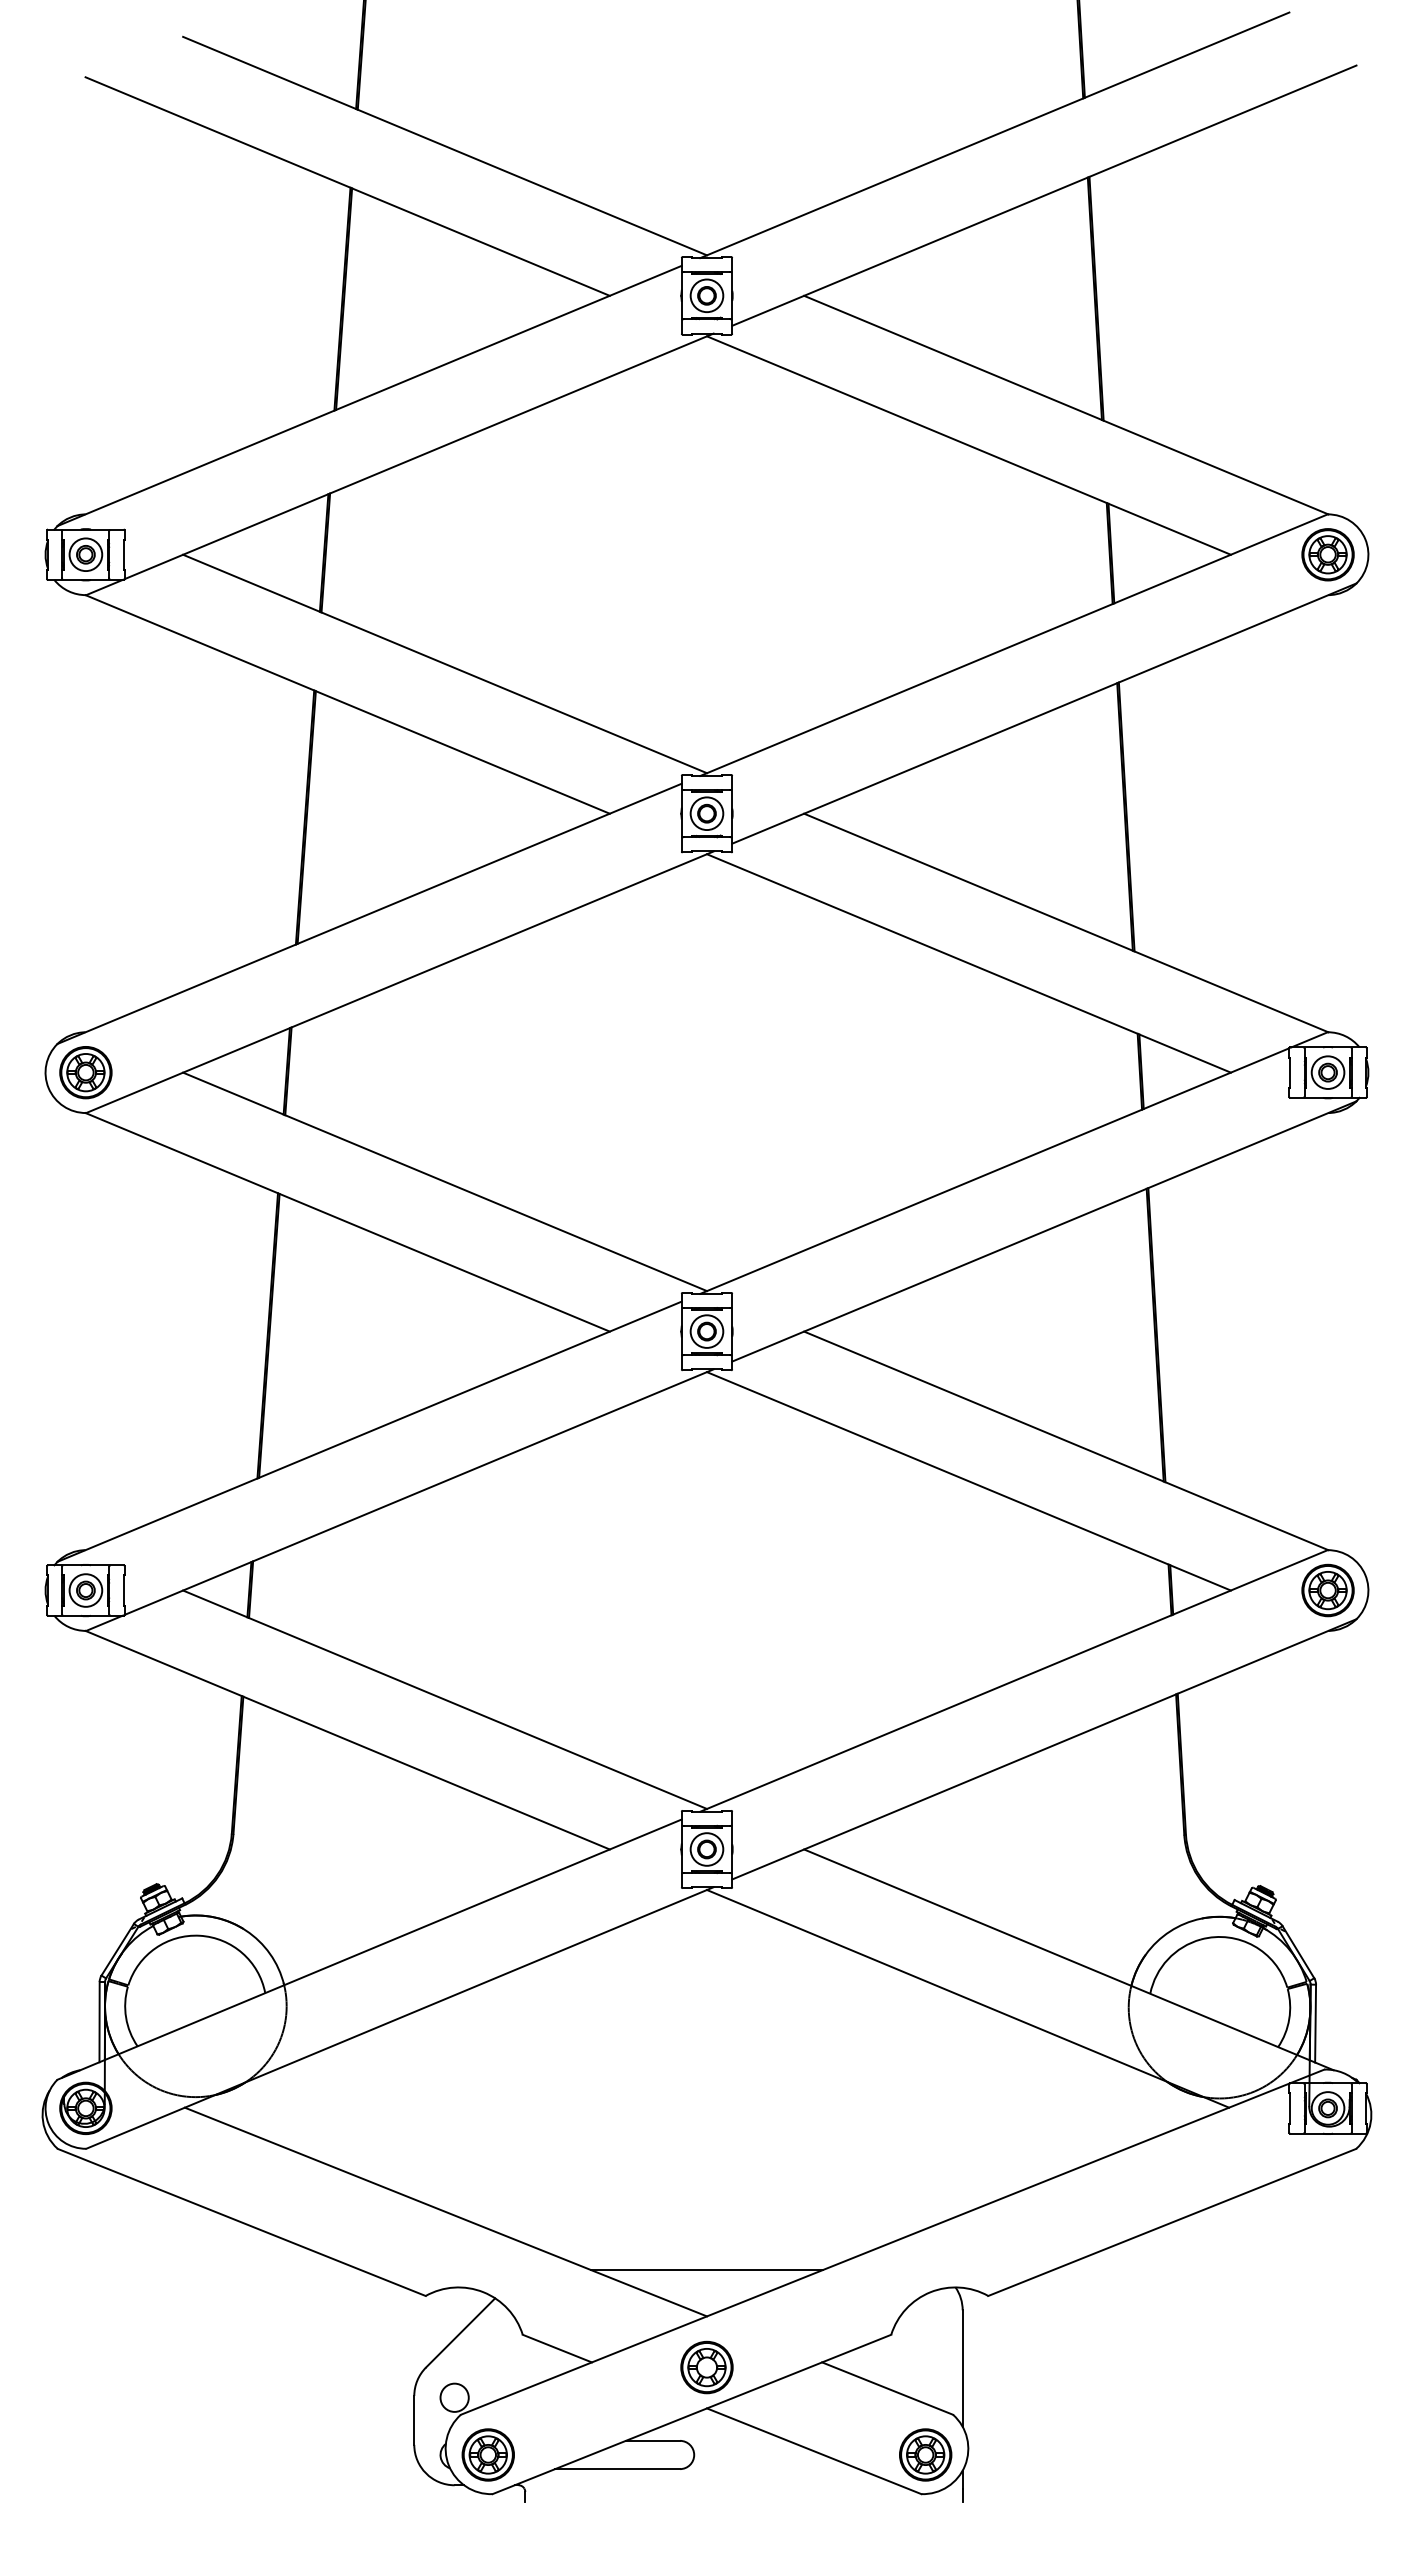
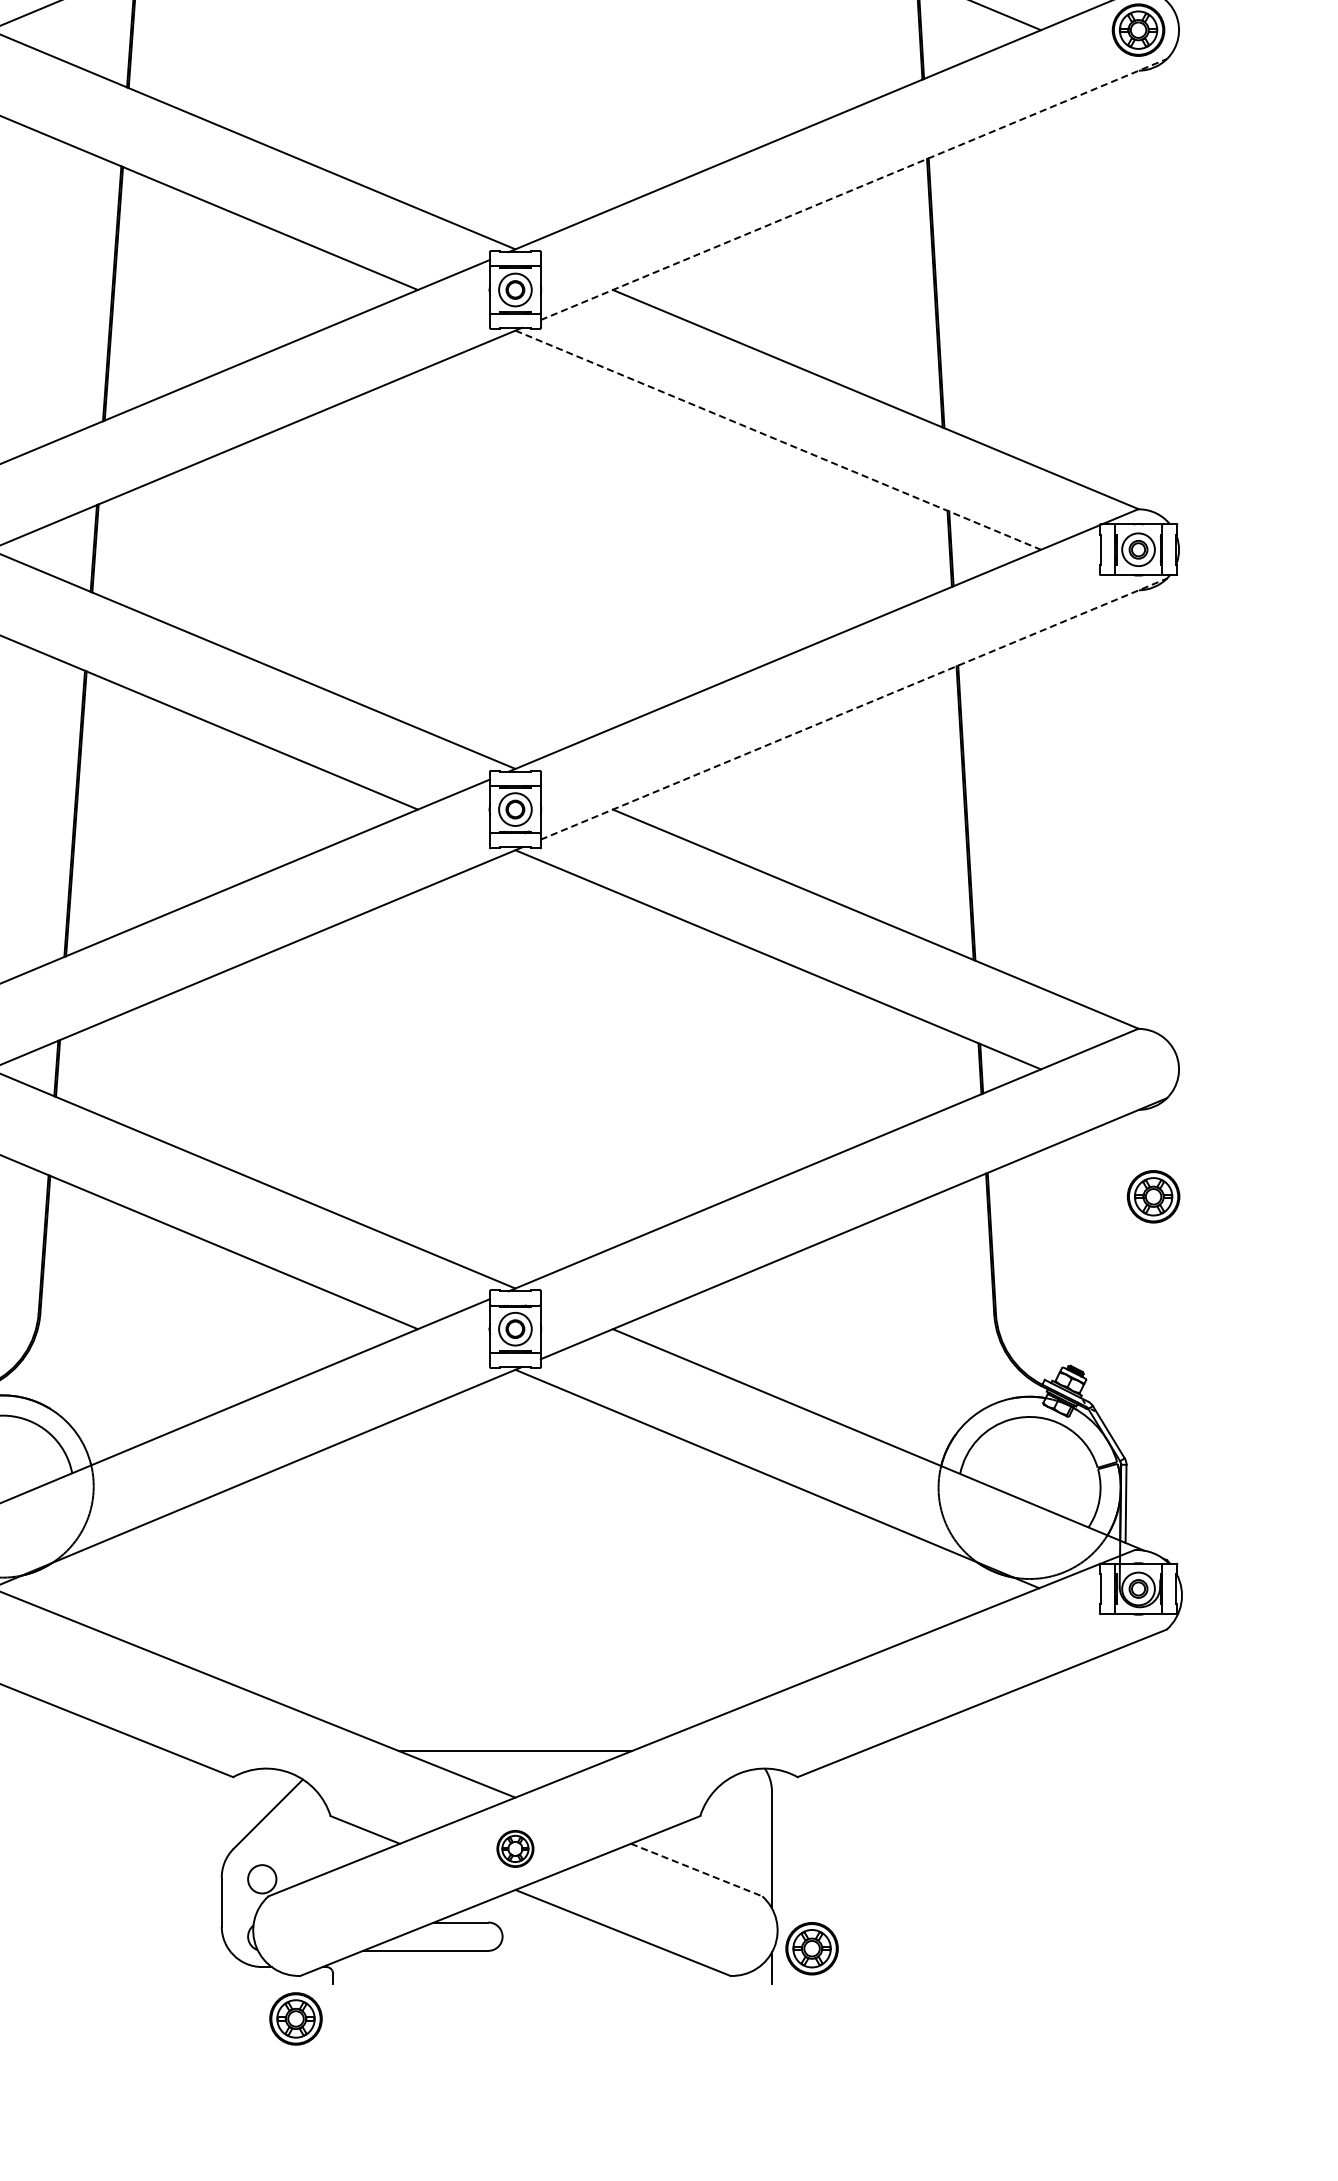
line: (1044, 713) -> (854, 189), solid -> dashed
line: (968, 963) -> (777, 440), solid -> dashed
line: (1044, 1231) -> (854, 709), solid -> dashed
part: (1327, 1590) -> (1153, 1196), moved
part: (706, 2367) -> (514, 1848), size x0.7
line: (887, 2388) -> (696, 1869), solid -> dashed
part: (487, 2454) -> (295, 2018), moved
part: (925, 2454) -> (811, 1948), moved

